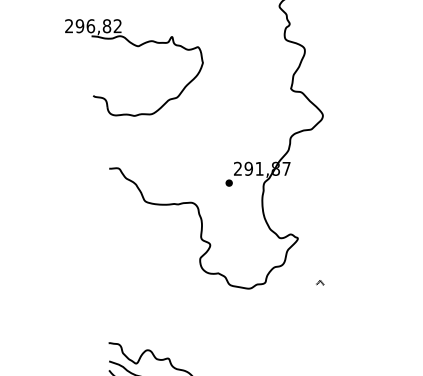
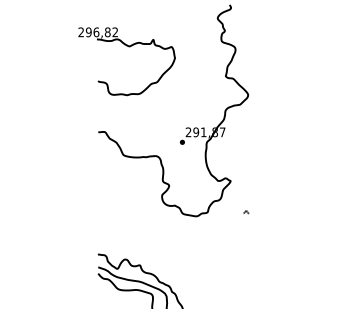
part: (136, 47) -> (128, 47), moved

